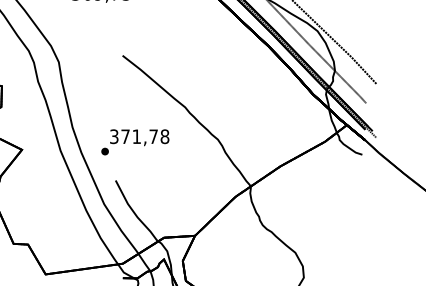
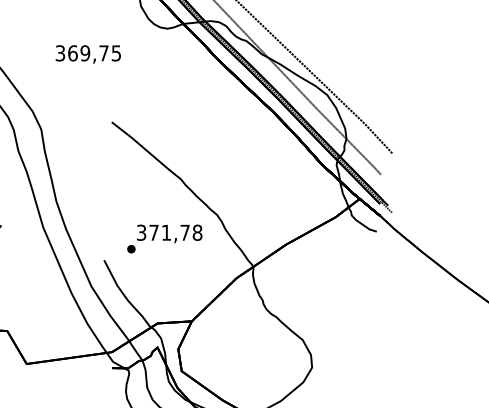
text: (135, 141) -> (164, 238), moved

